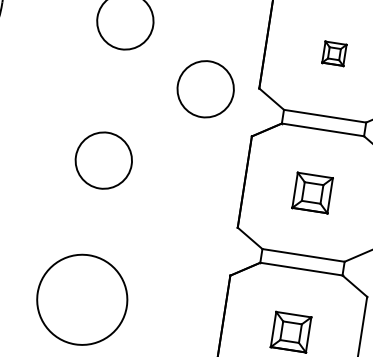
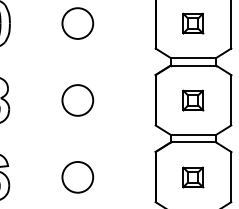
part: (334, 53) -> (193, 23), size x1.67
circle: (205, 89) -> (126, 53), removed
circle: (81, 298) -> (77, 176), size x0.62

